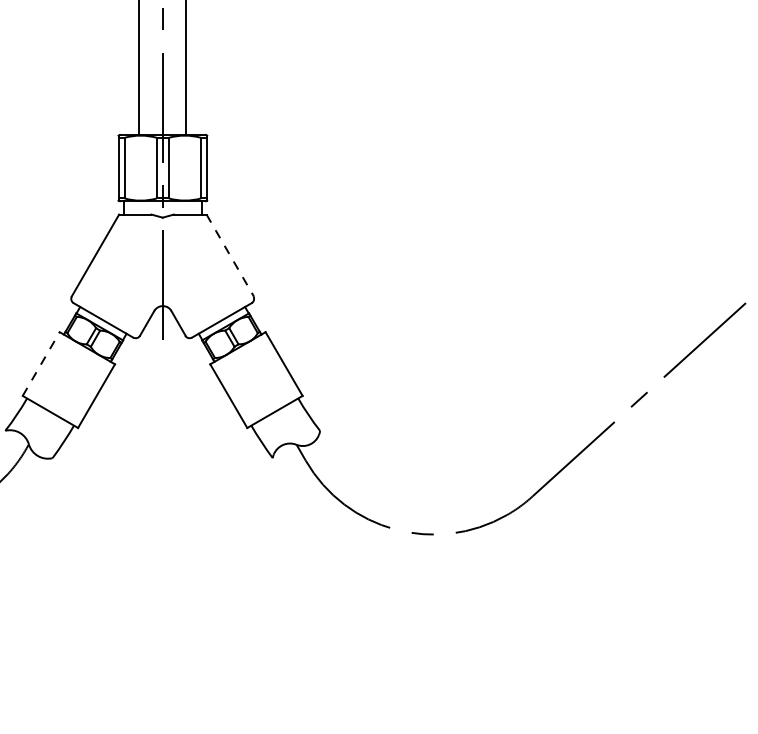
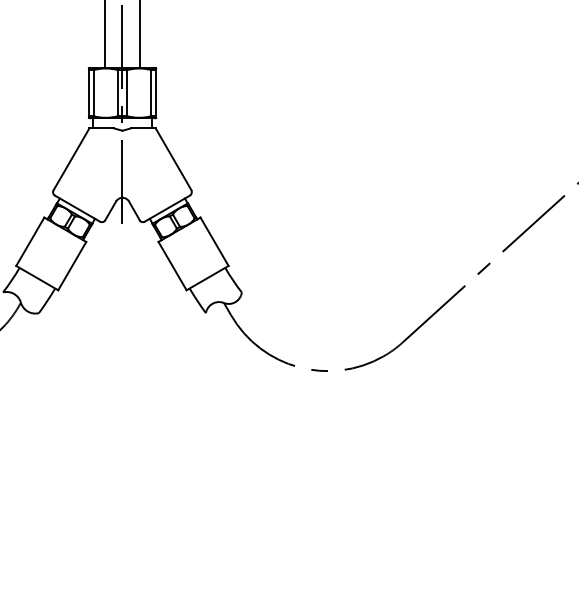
line: (230, 255) -> (173, 159), dashed -> solid
line: (41, 363) -> (30, 241), dashed -> solid

